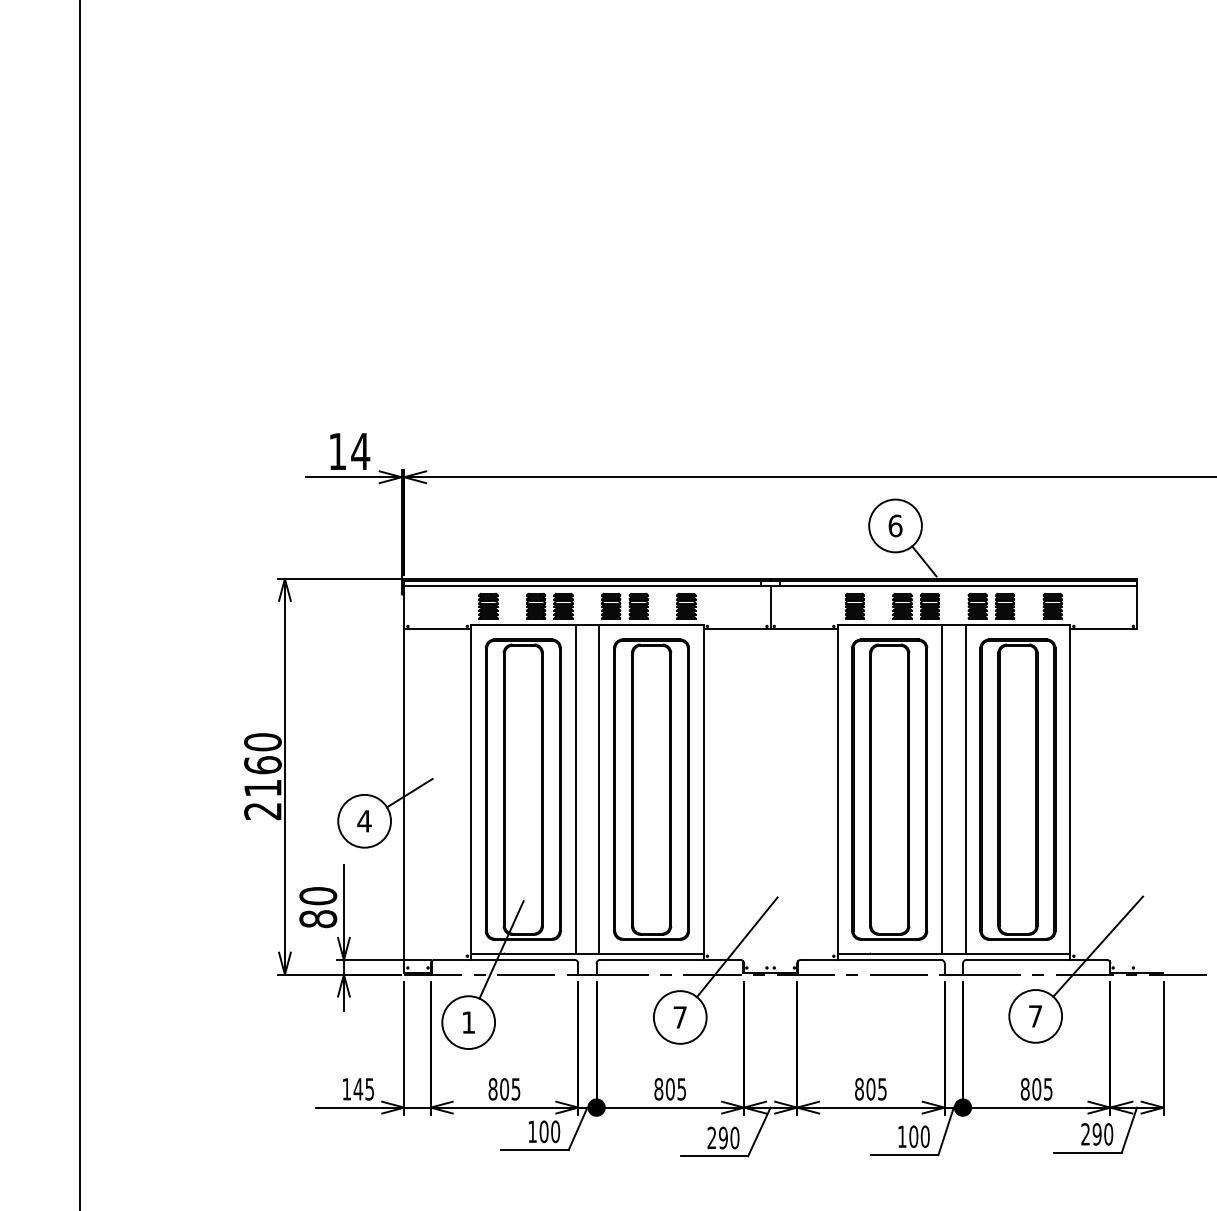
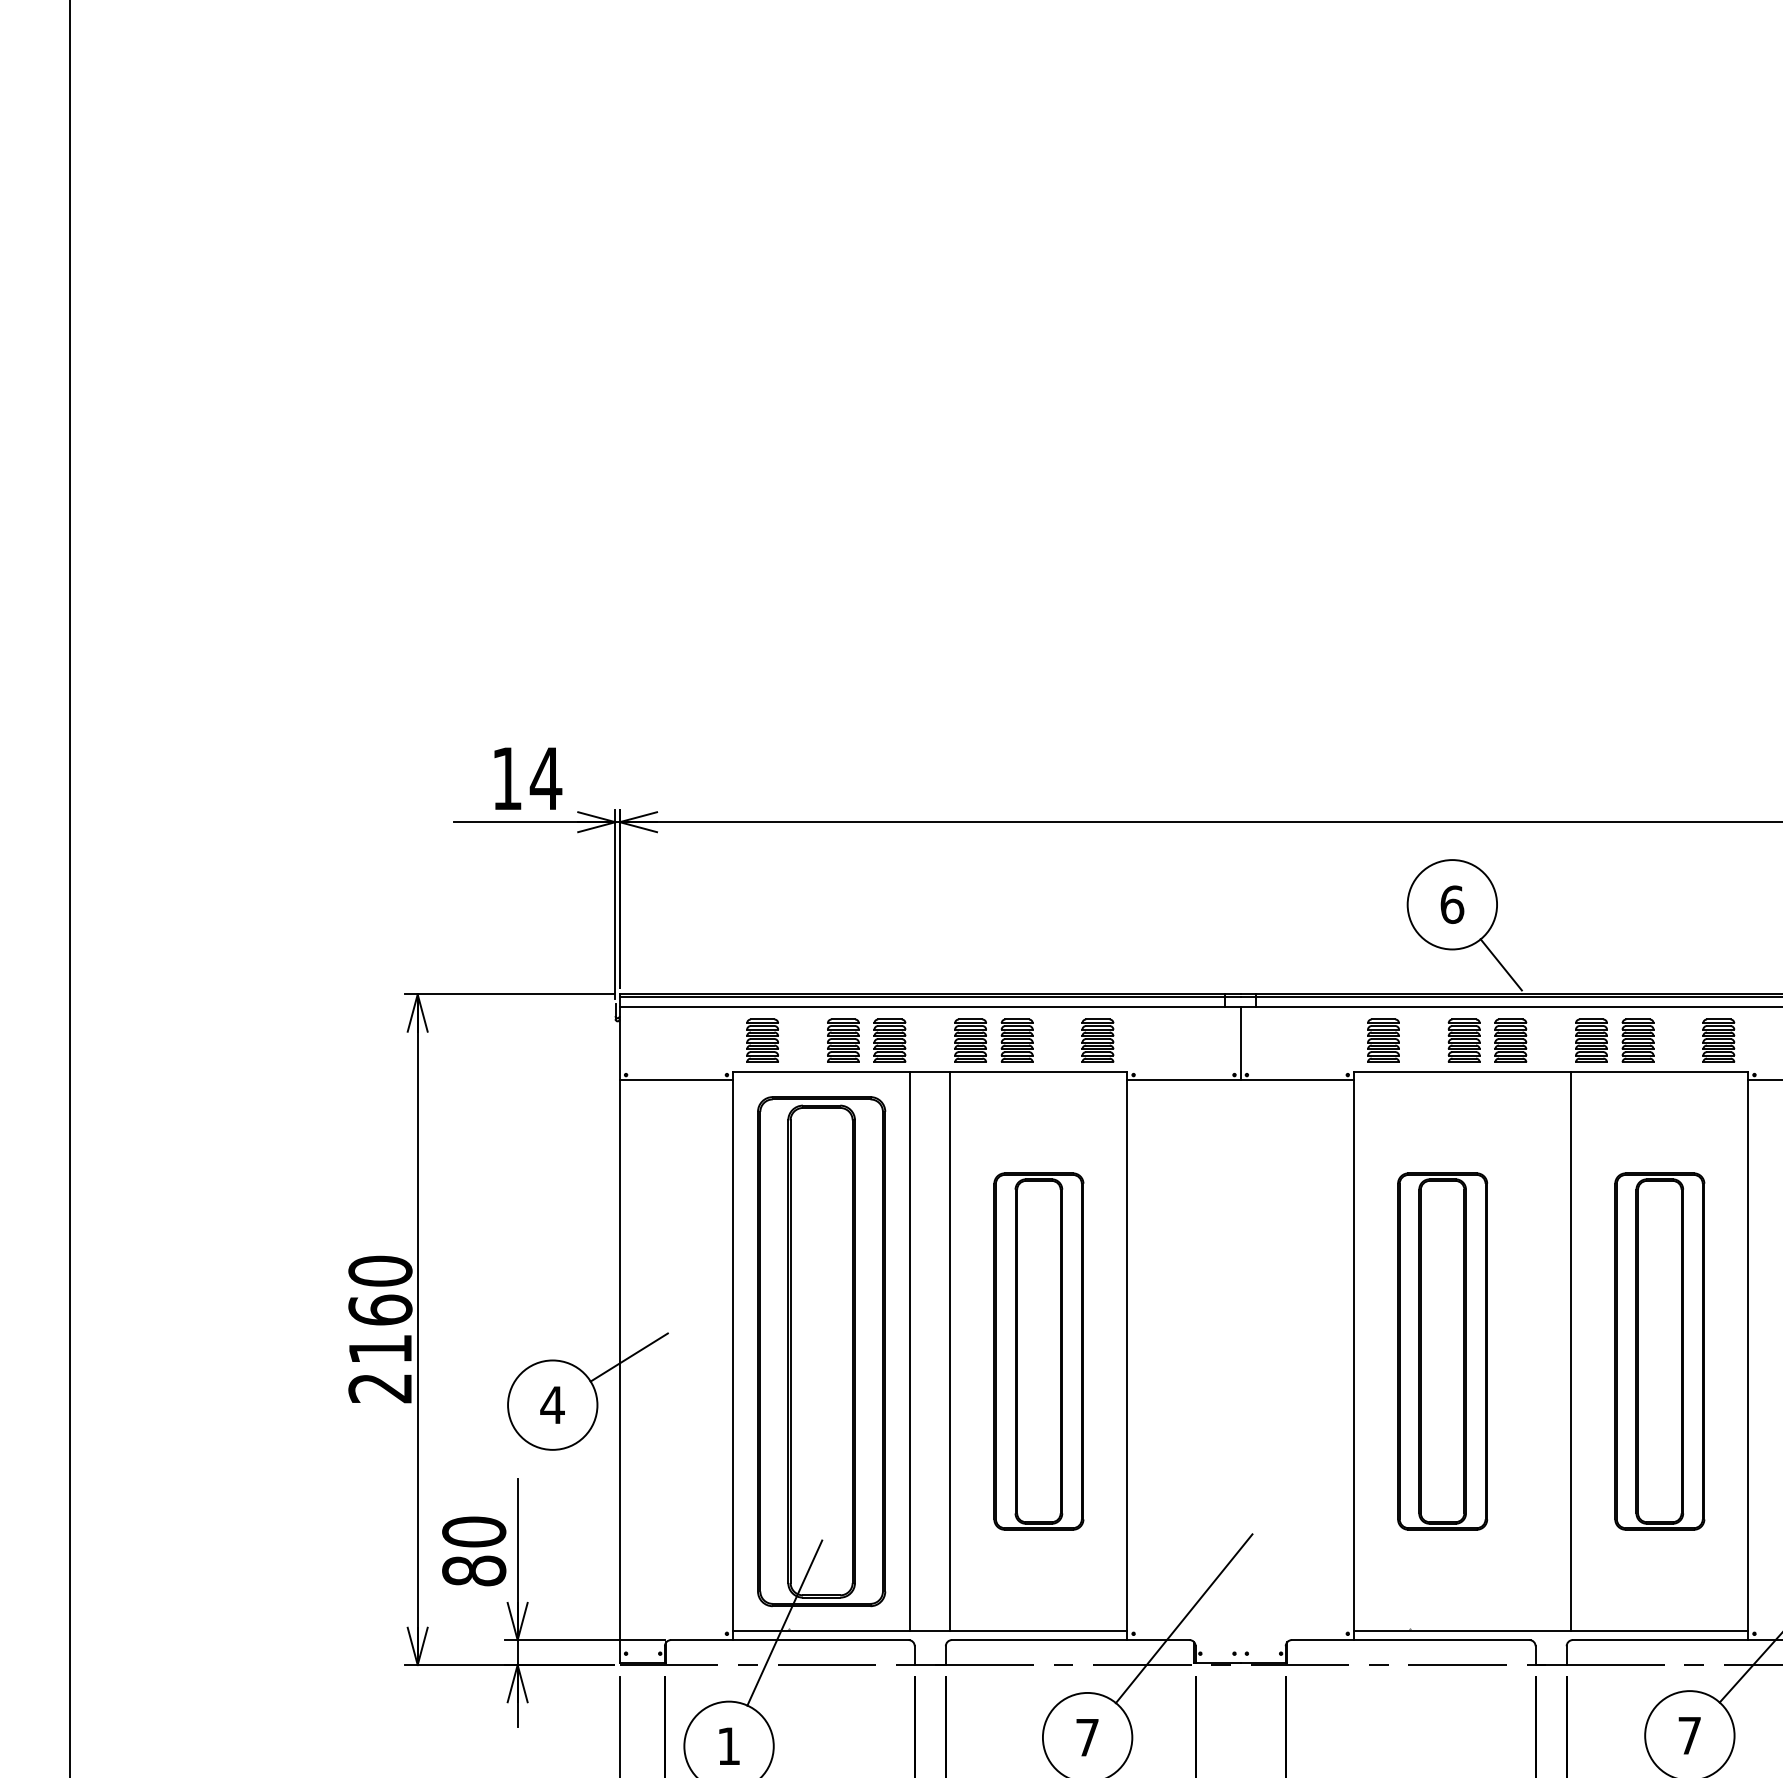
part: (651, 789) -> (1038, 1351), size x0.7
part: (889, 789) -> (1442, 1351), size x0.7
line: (941, 789) -> (1530, 1351), removed
part: (1017, 789) -> (1659, 1351), size x0.7

